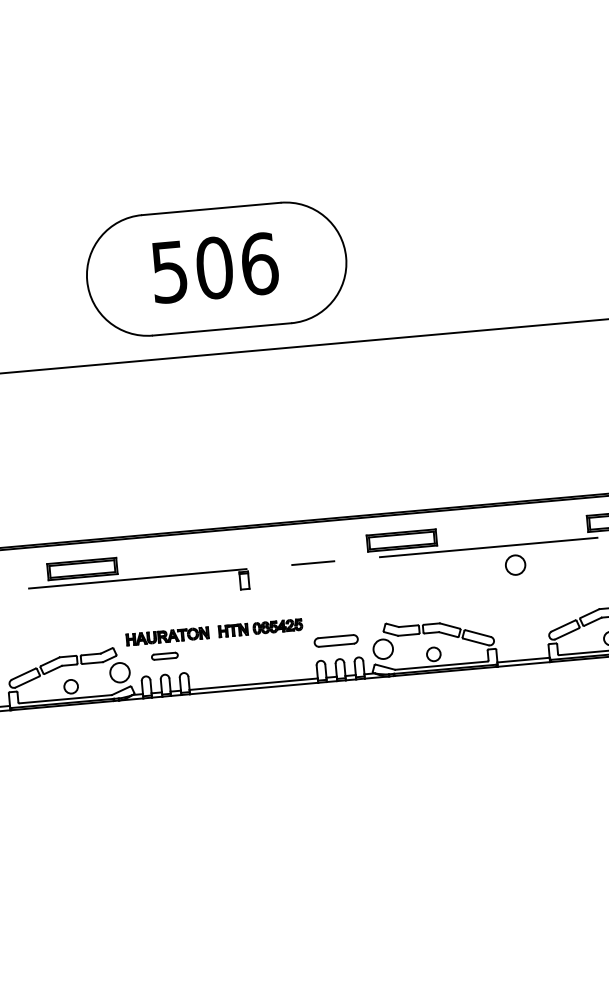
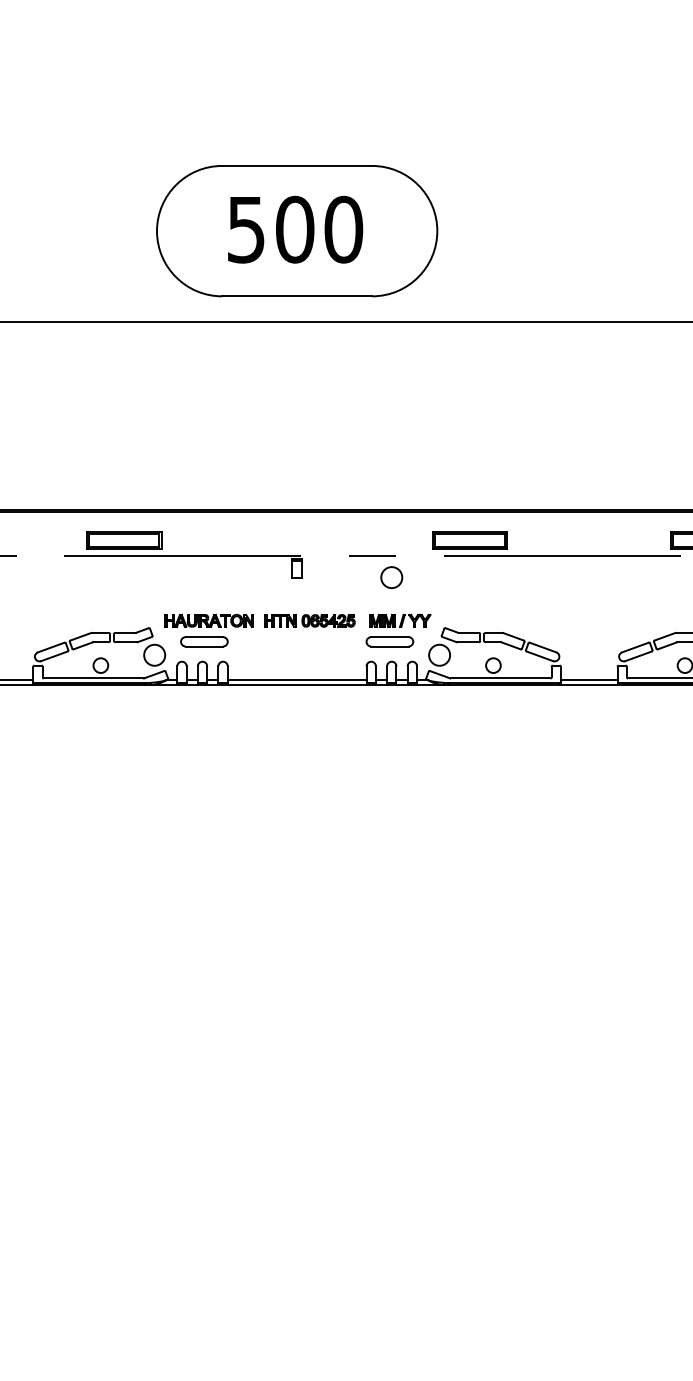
text: (259, 263) -> (343, 229), 506 -> 500
circle: (515, 565) -> (391, 577), moved
part: (344, 620) -> (400, 620), added
part: (164, 655) -> (204, 641), size x1.67

